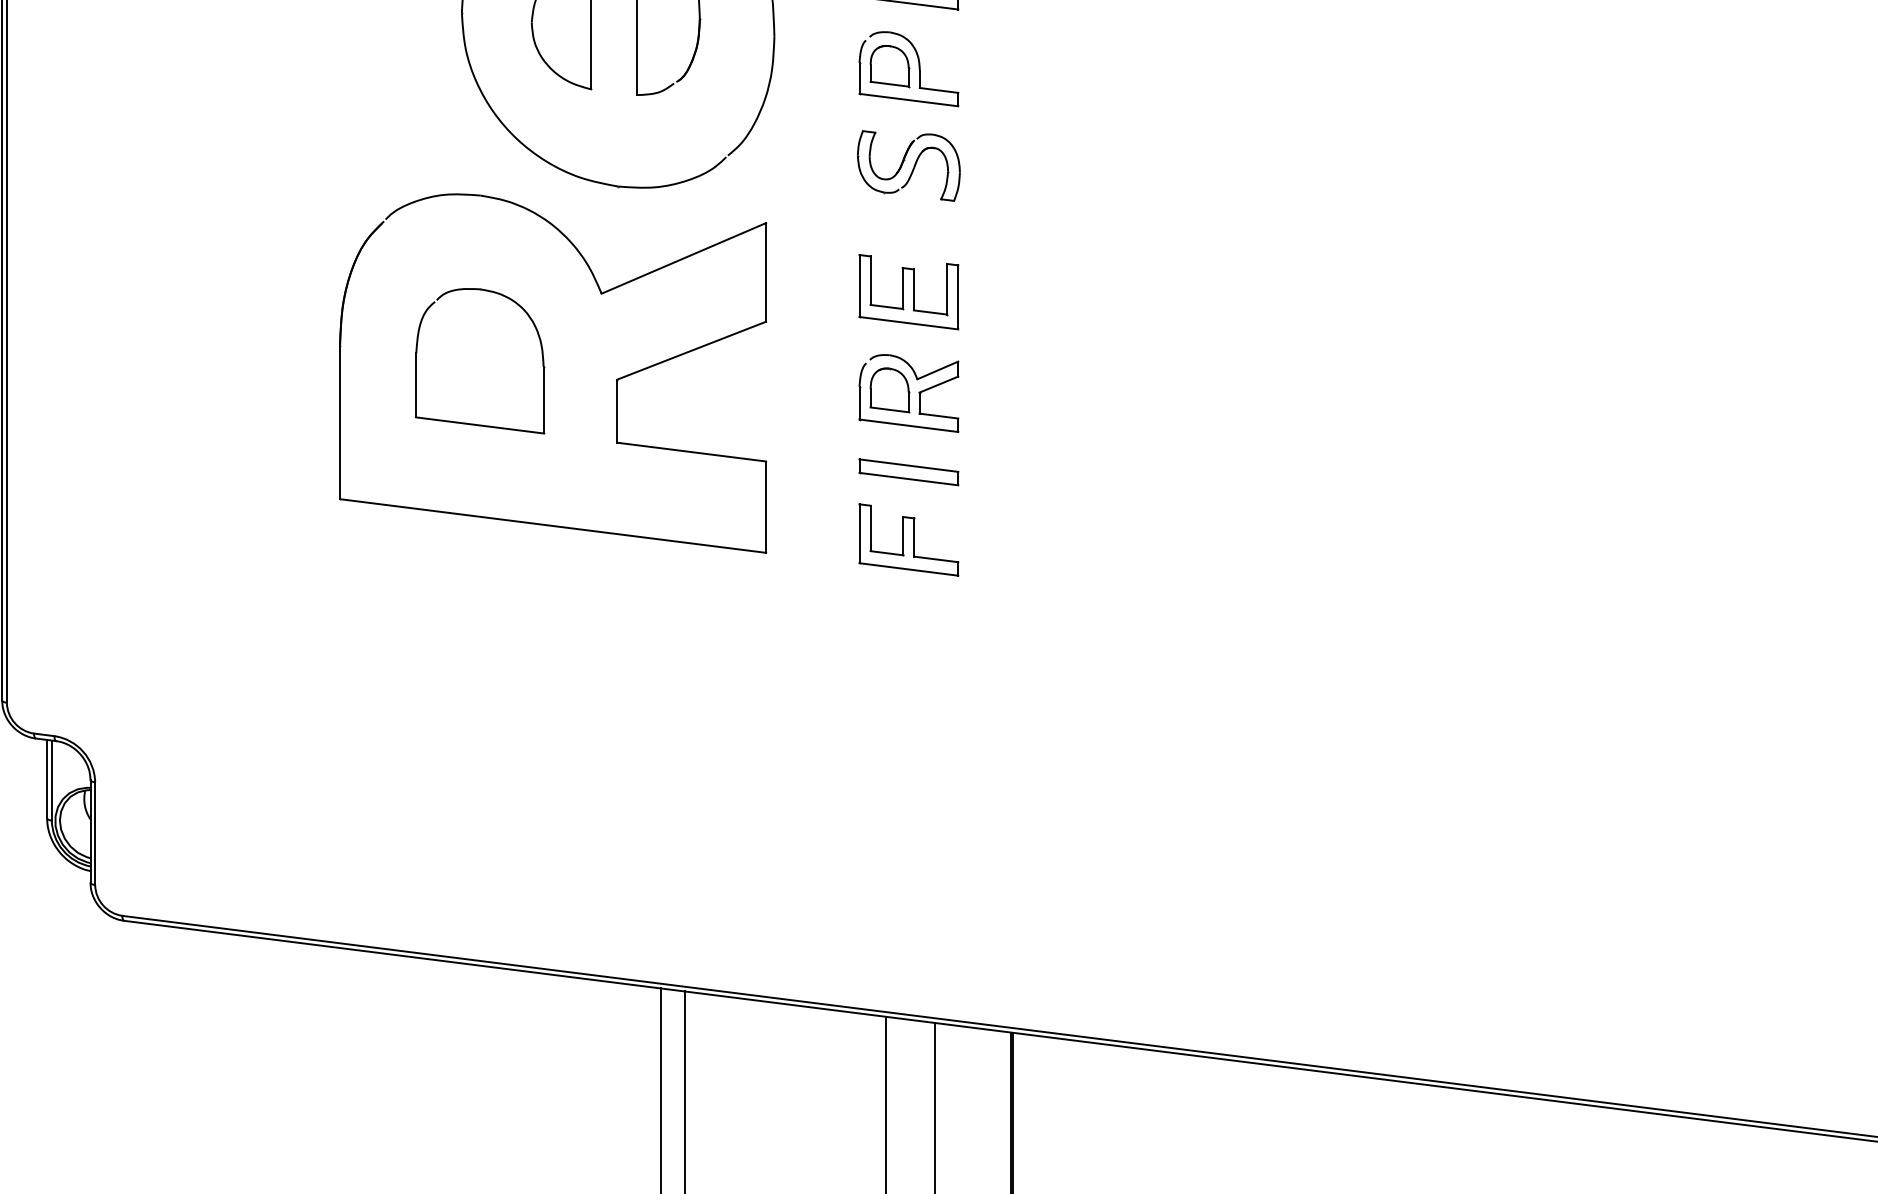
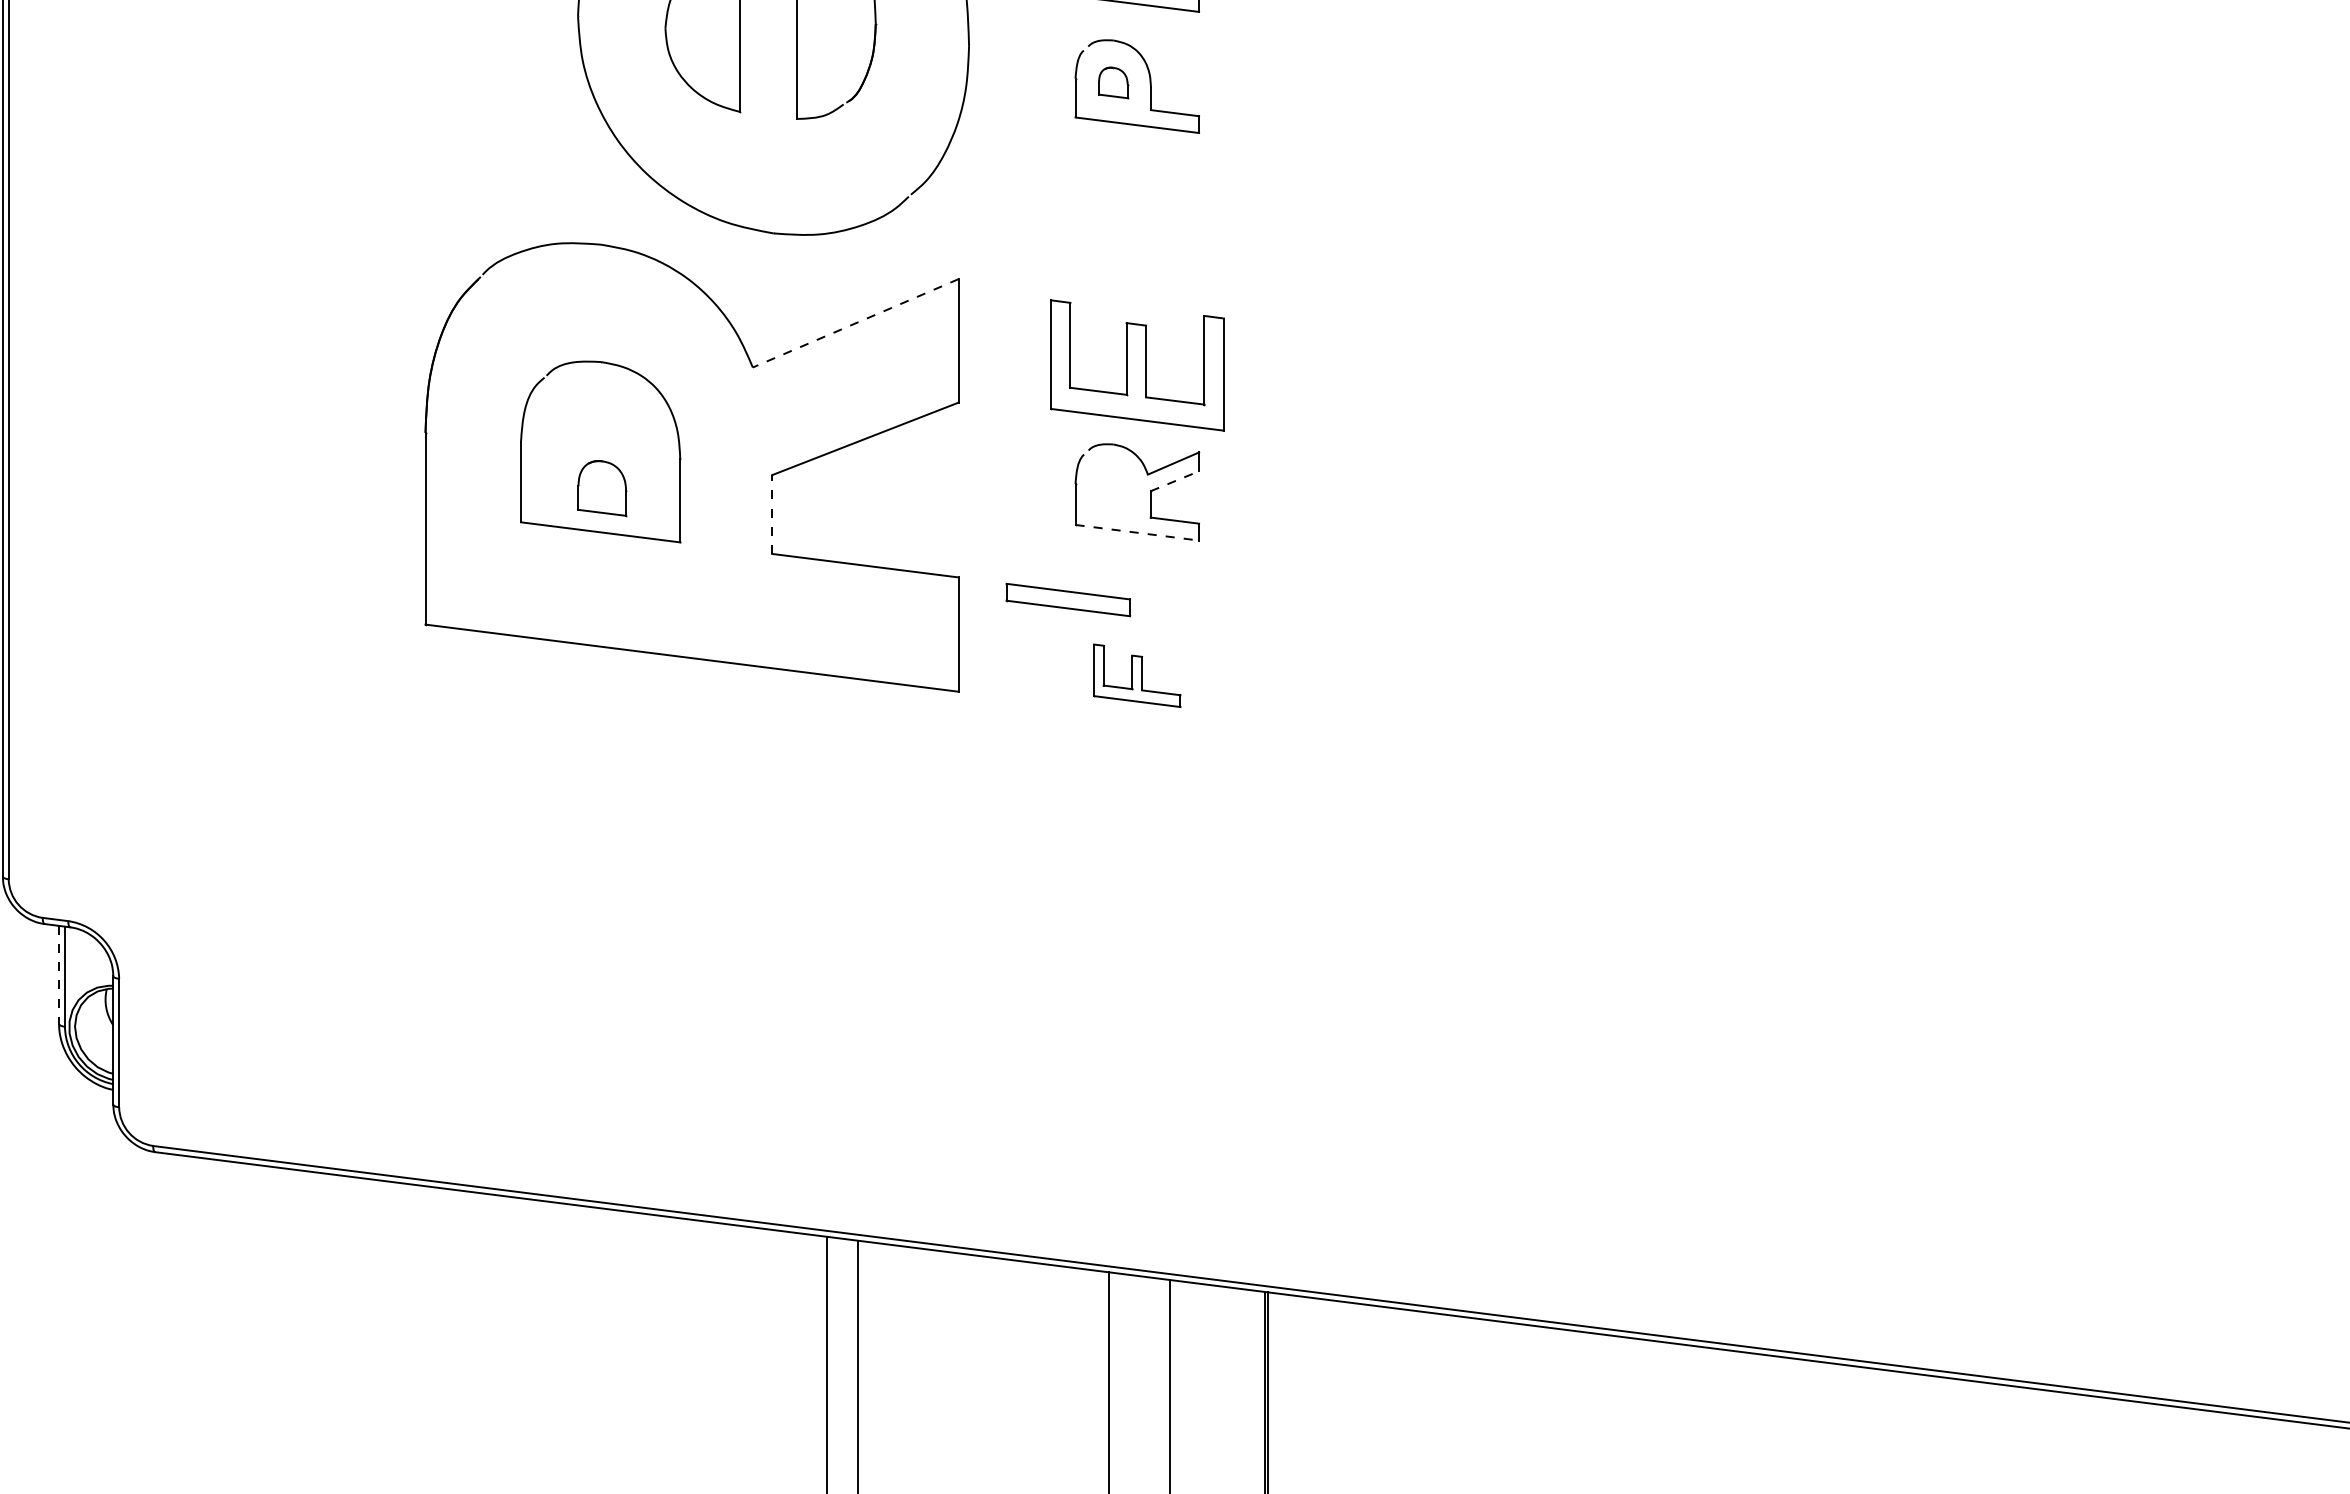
part: (889, 65) -> (1113, 82), size x0.6
part: (909, 165) -> (1137, 207), removed
line: (683, 258) -> (855, 323), solid -> dashed
part: (908, 292) -> (1136, 365), size x1.4
line: (939, 384) -> (1175, 481), solid -> dashed
part: (889, 390) -> (602, 488), moved
line: (617, 411) -> (772, 514), solid -> dashed
line: (909, 425) -> (1137, 532), solid -> dashed
part: (908, 471) -> (1067, 599), moved
part: (908, 539) -> (1136, 675), size x0.7
line: (47, 779) -> (59, 975), solid -> dashed

